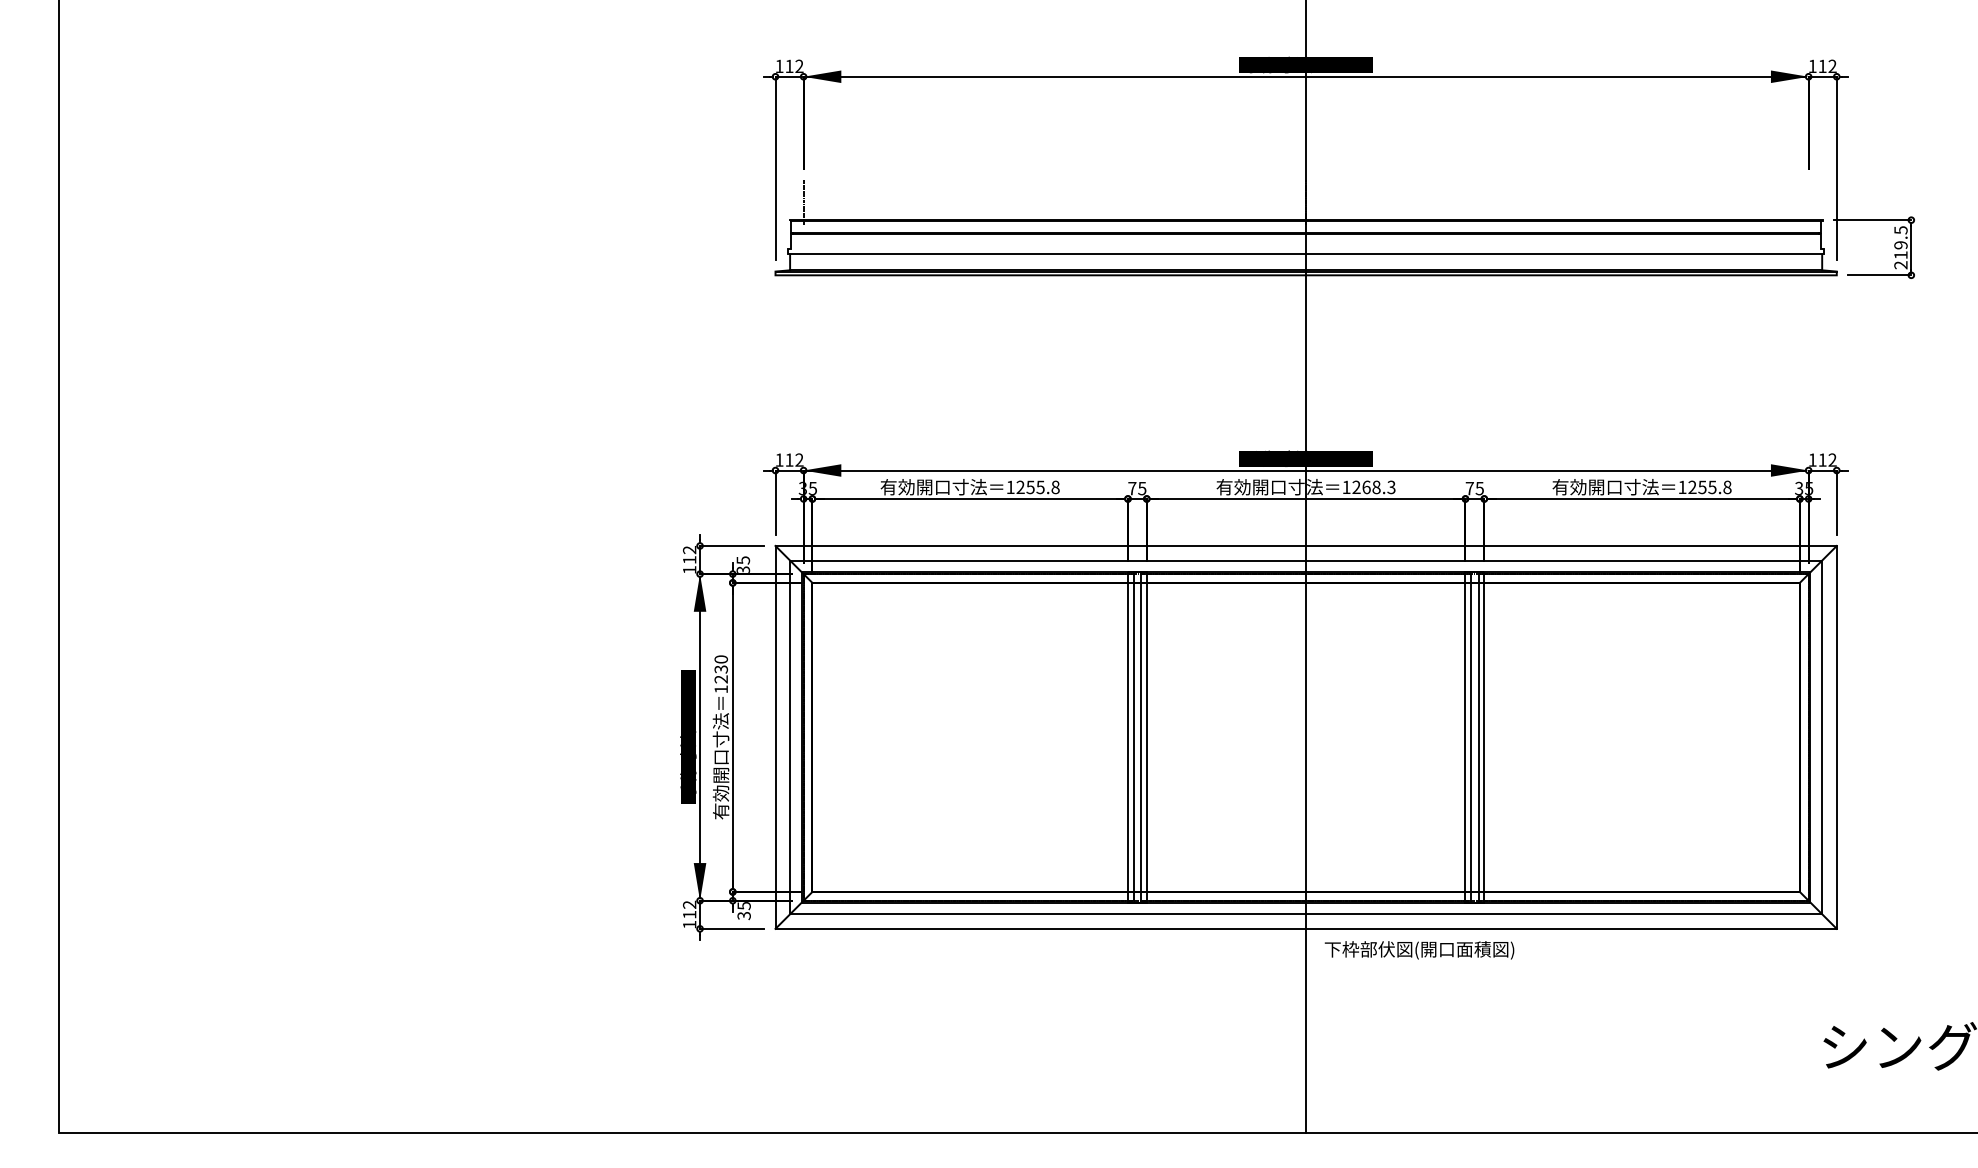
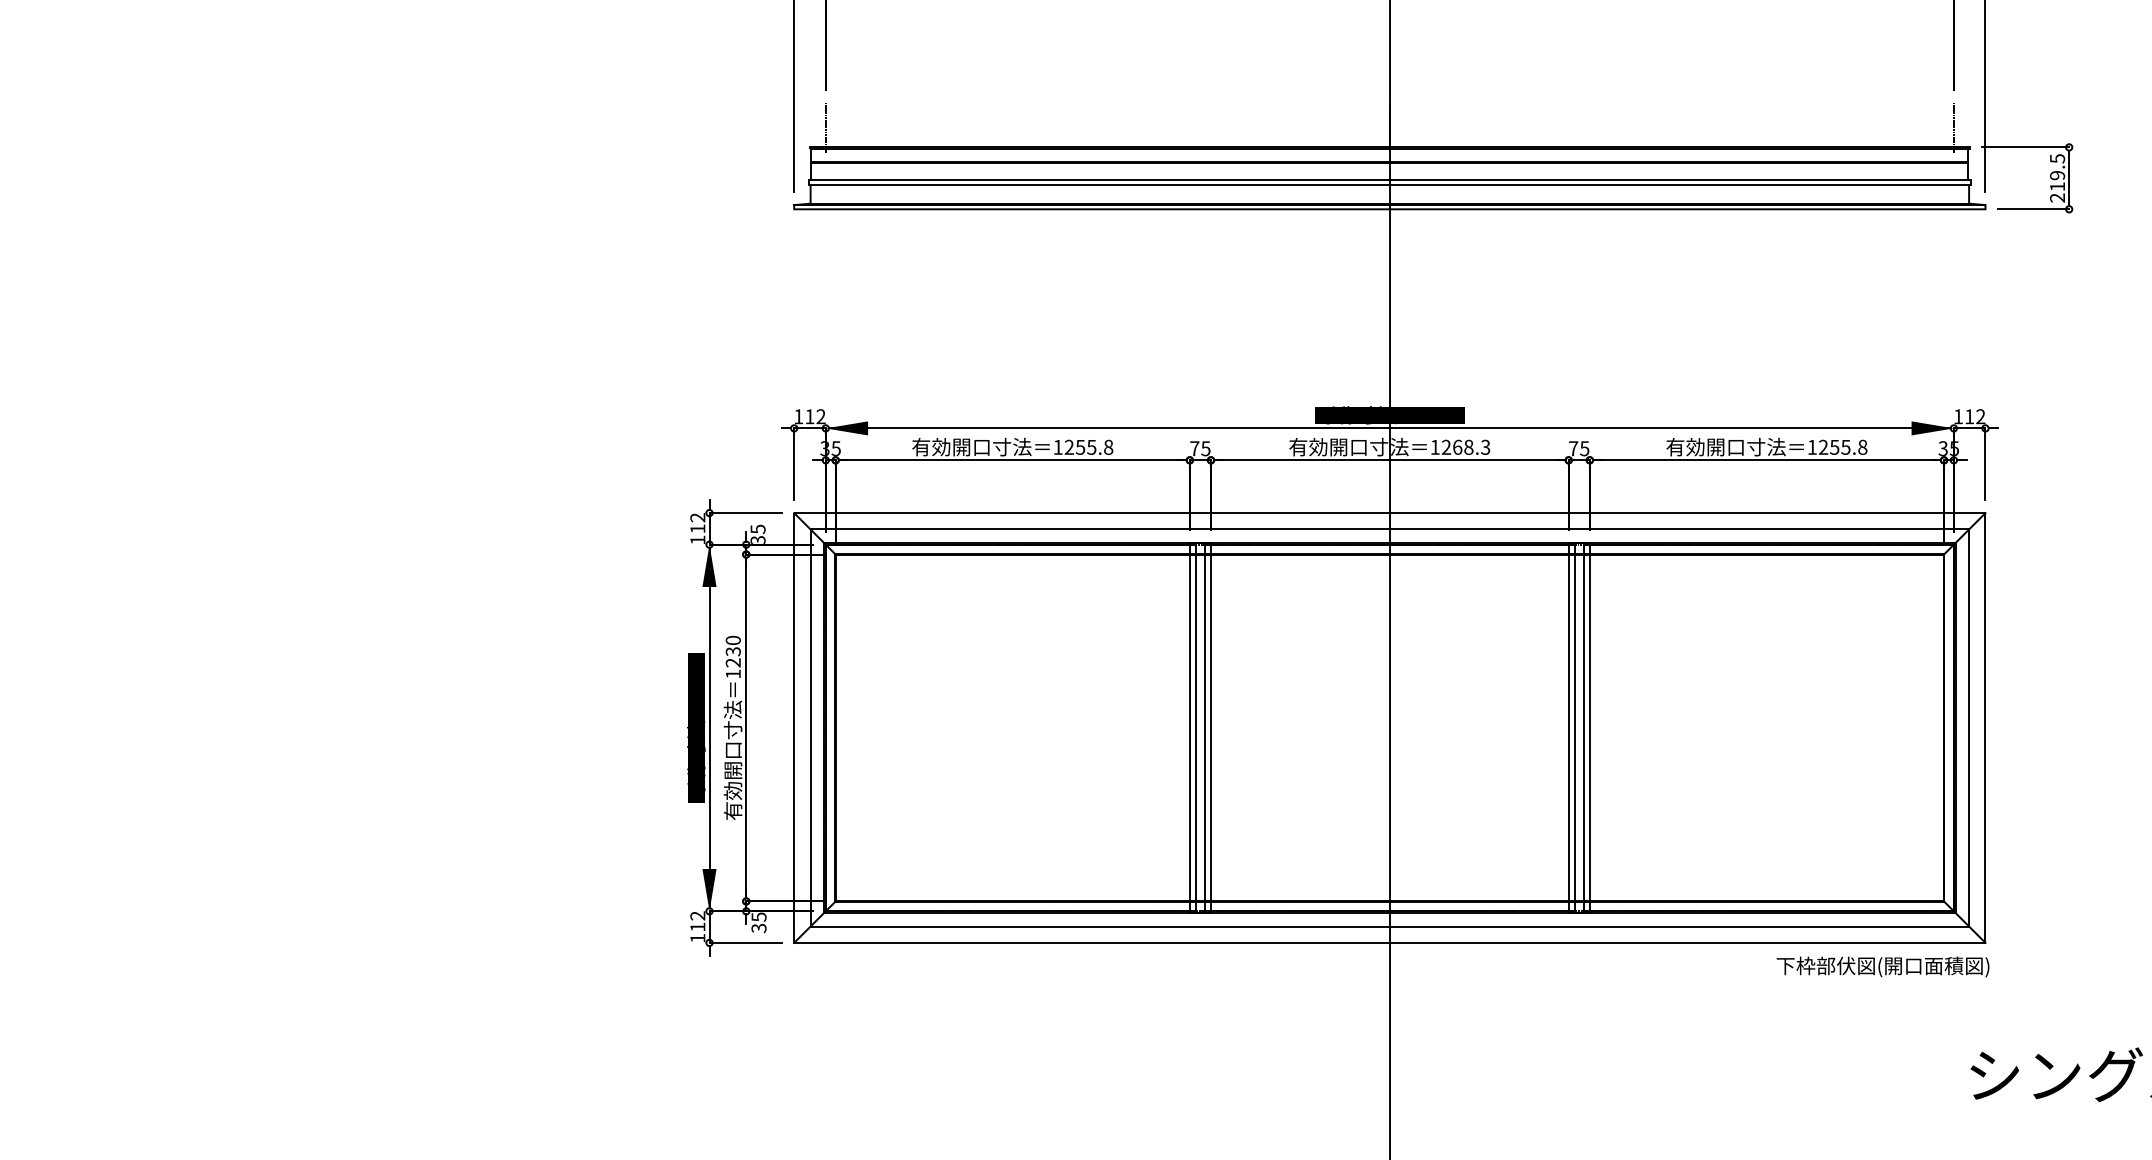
line: (1808, 202) -> (1953, 127), added
line: (1305, 248) -> (1389, 179), added
text: (1419, 950) -> (1883, 967), moved

